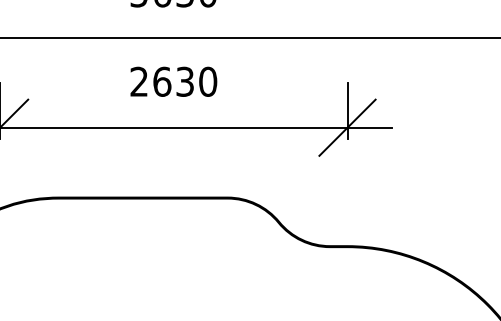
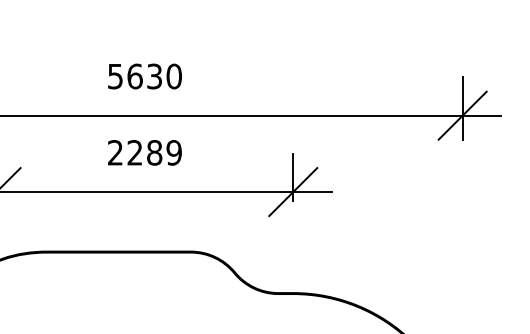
text: (185, 81) -> (154, 152), 2630 -> 2289

